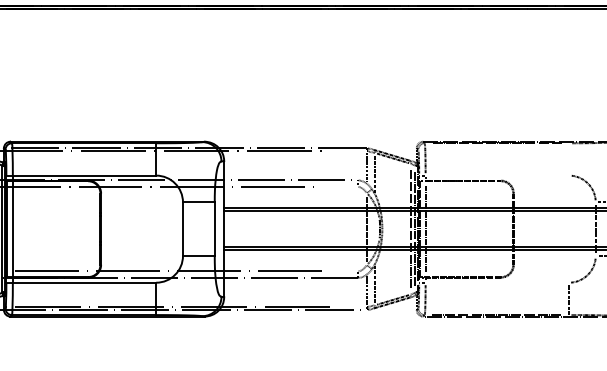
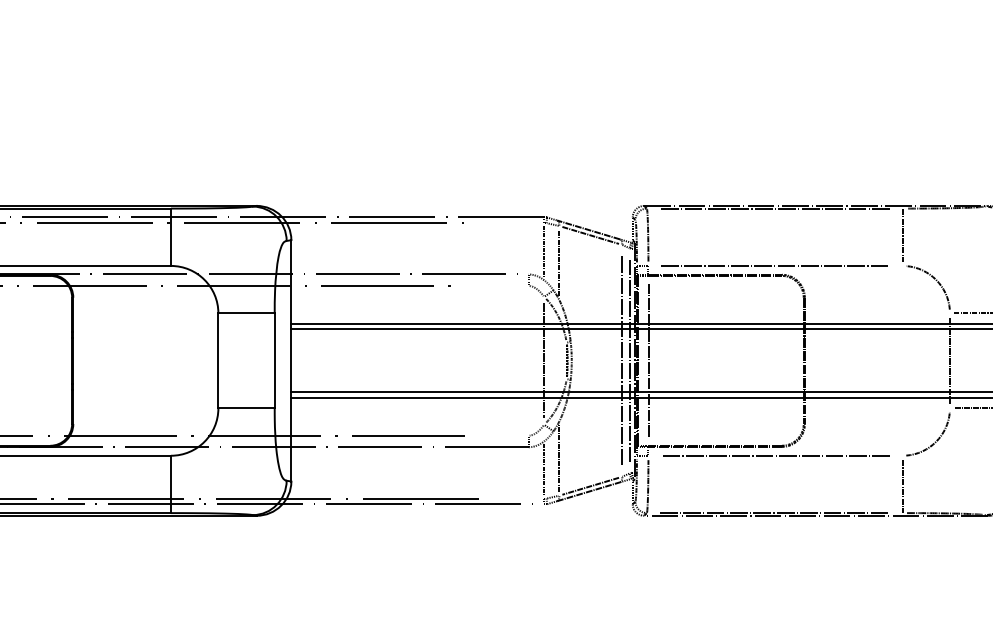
line: (569, 158) -> (903, 235), added
line: (496, 175) -> (774, 265), added
line: (496, 282) -> (774, 455), added

